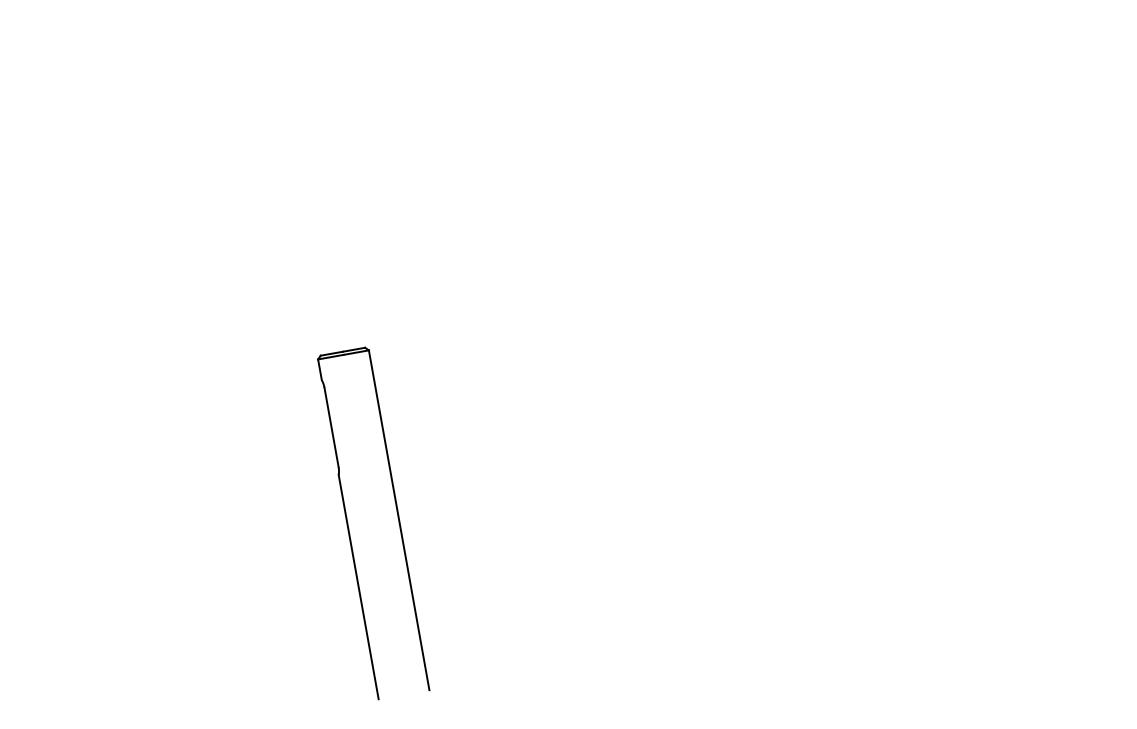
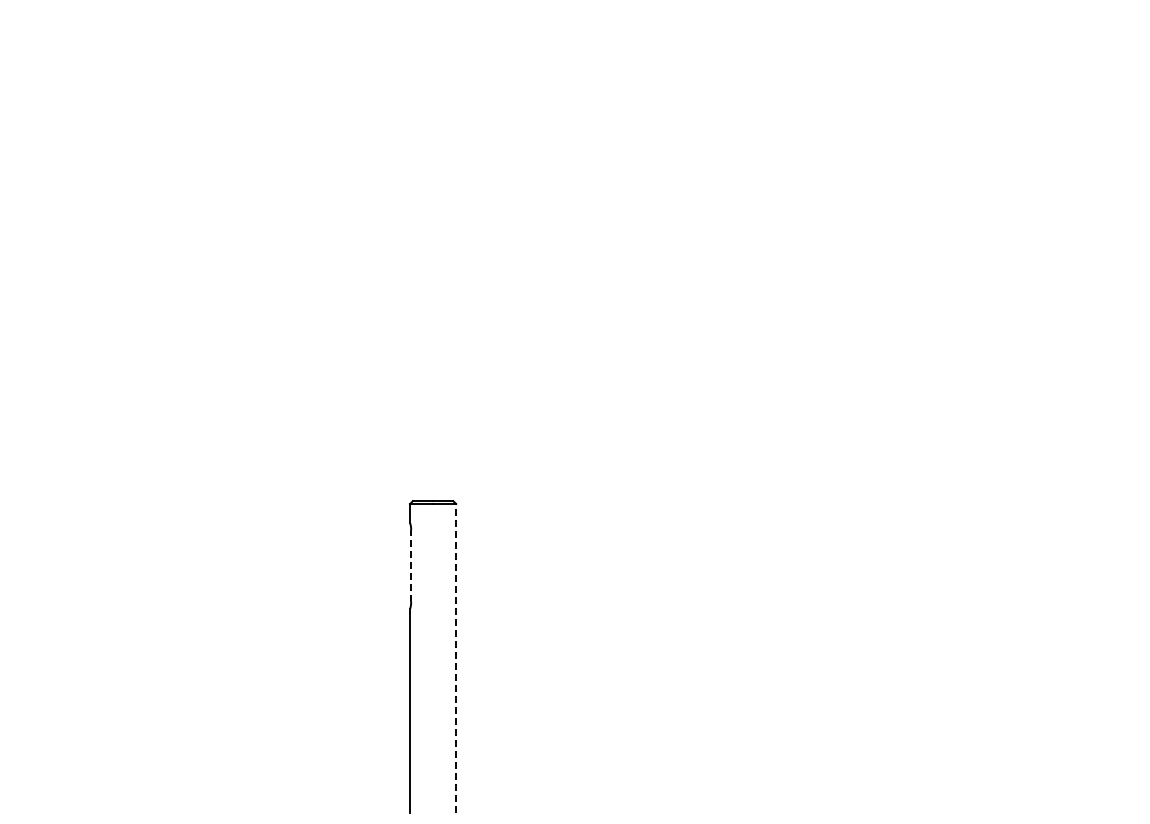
line: (331, 426) -> (411, 565), solid -> dashed
line: (399, 519) -> (456, 657), solid -> dashed

